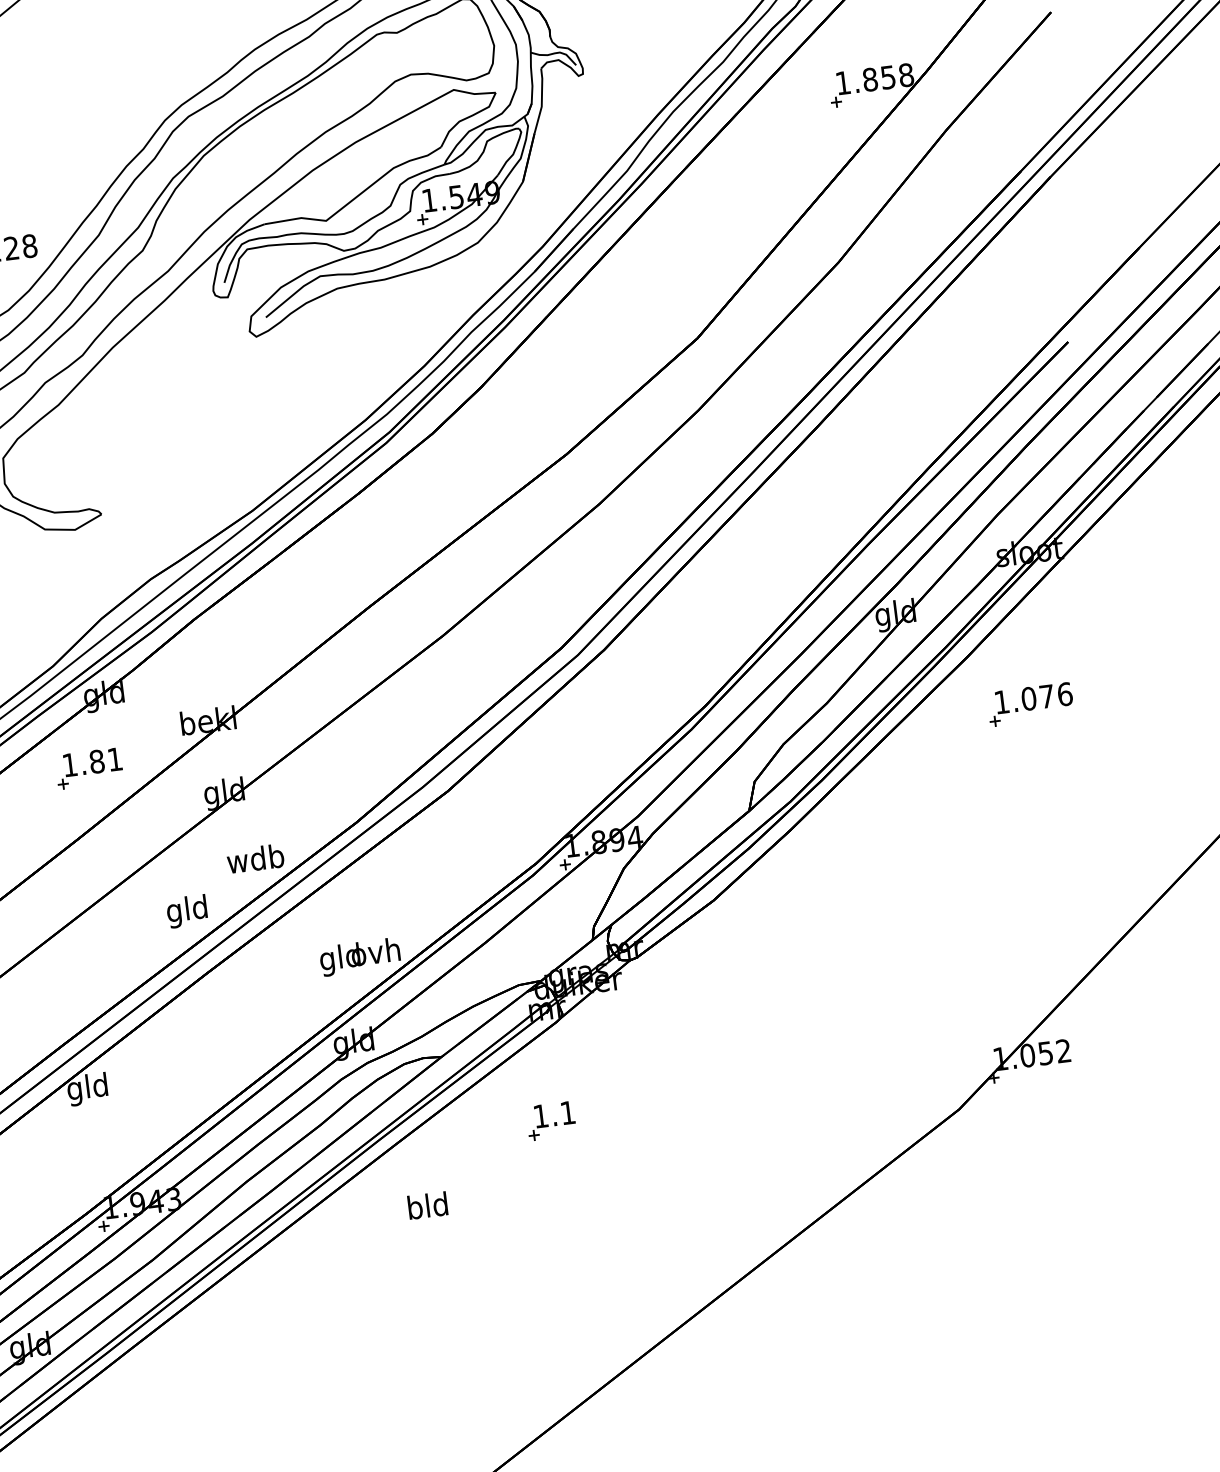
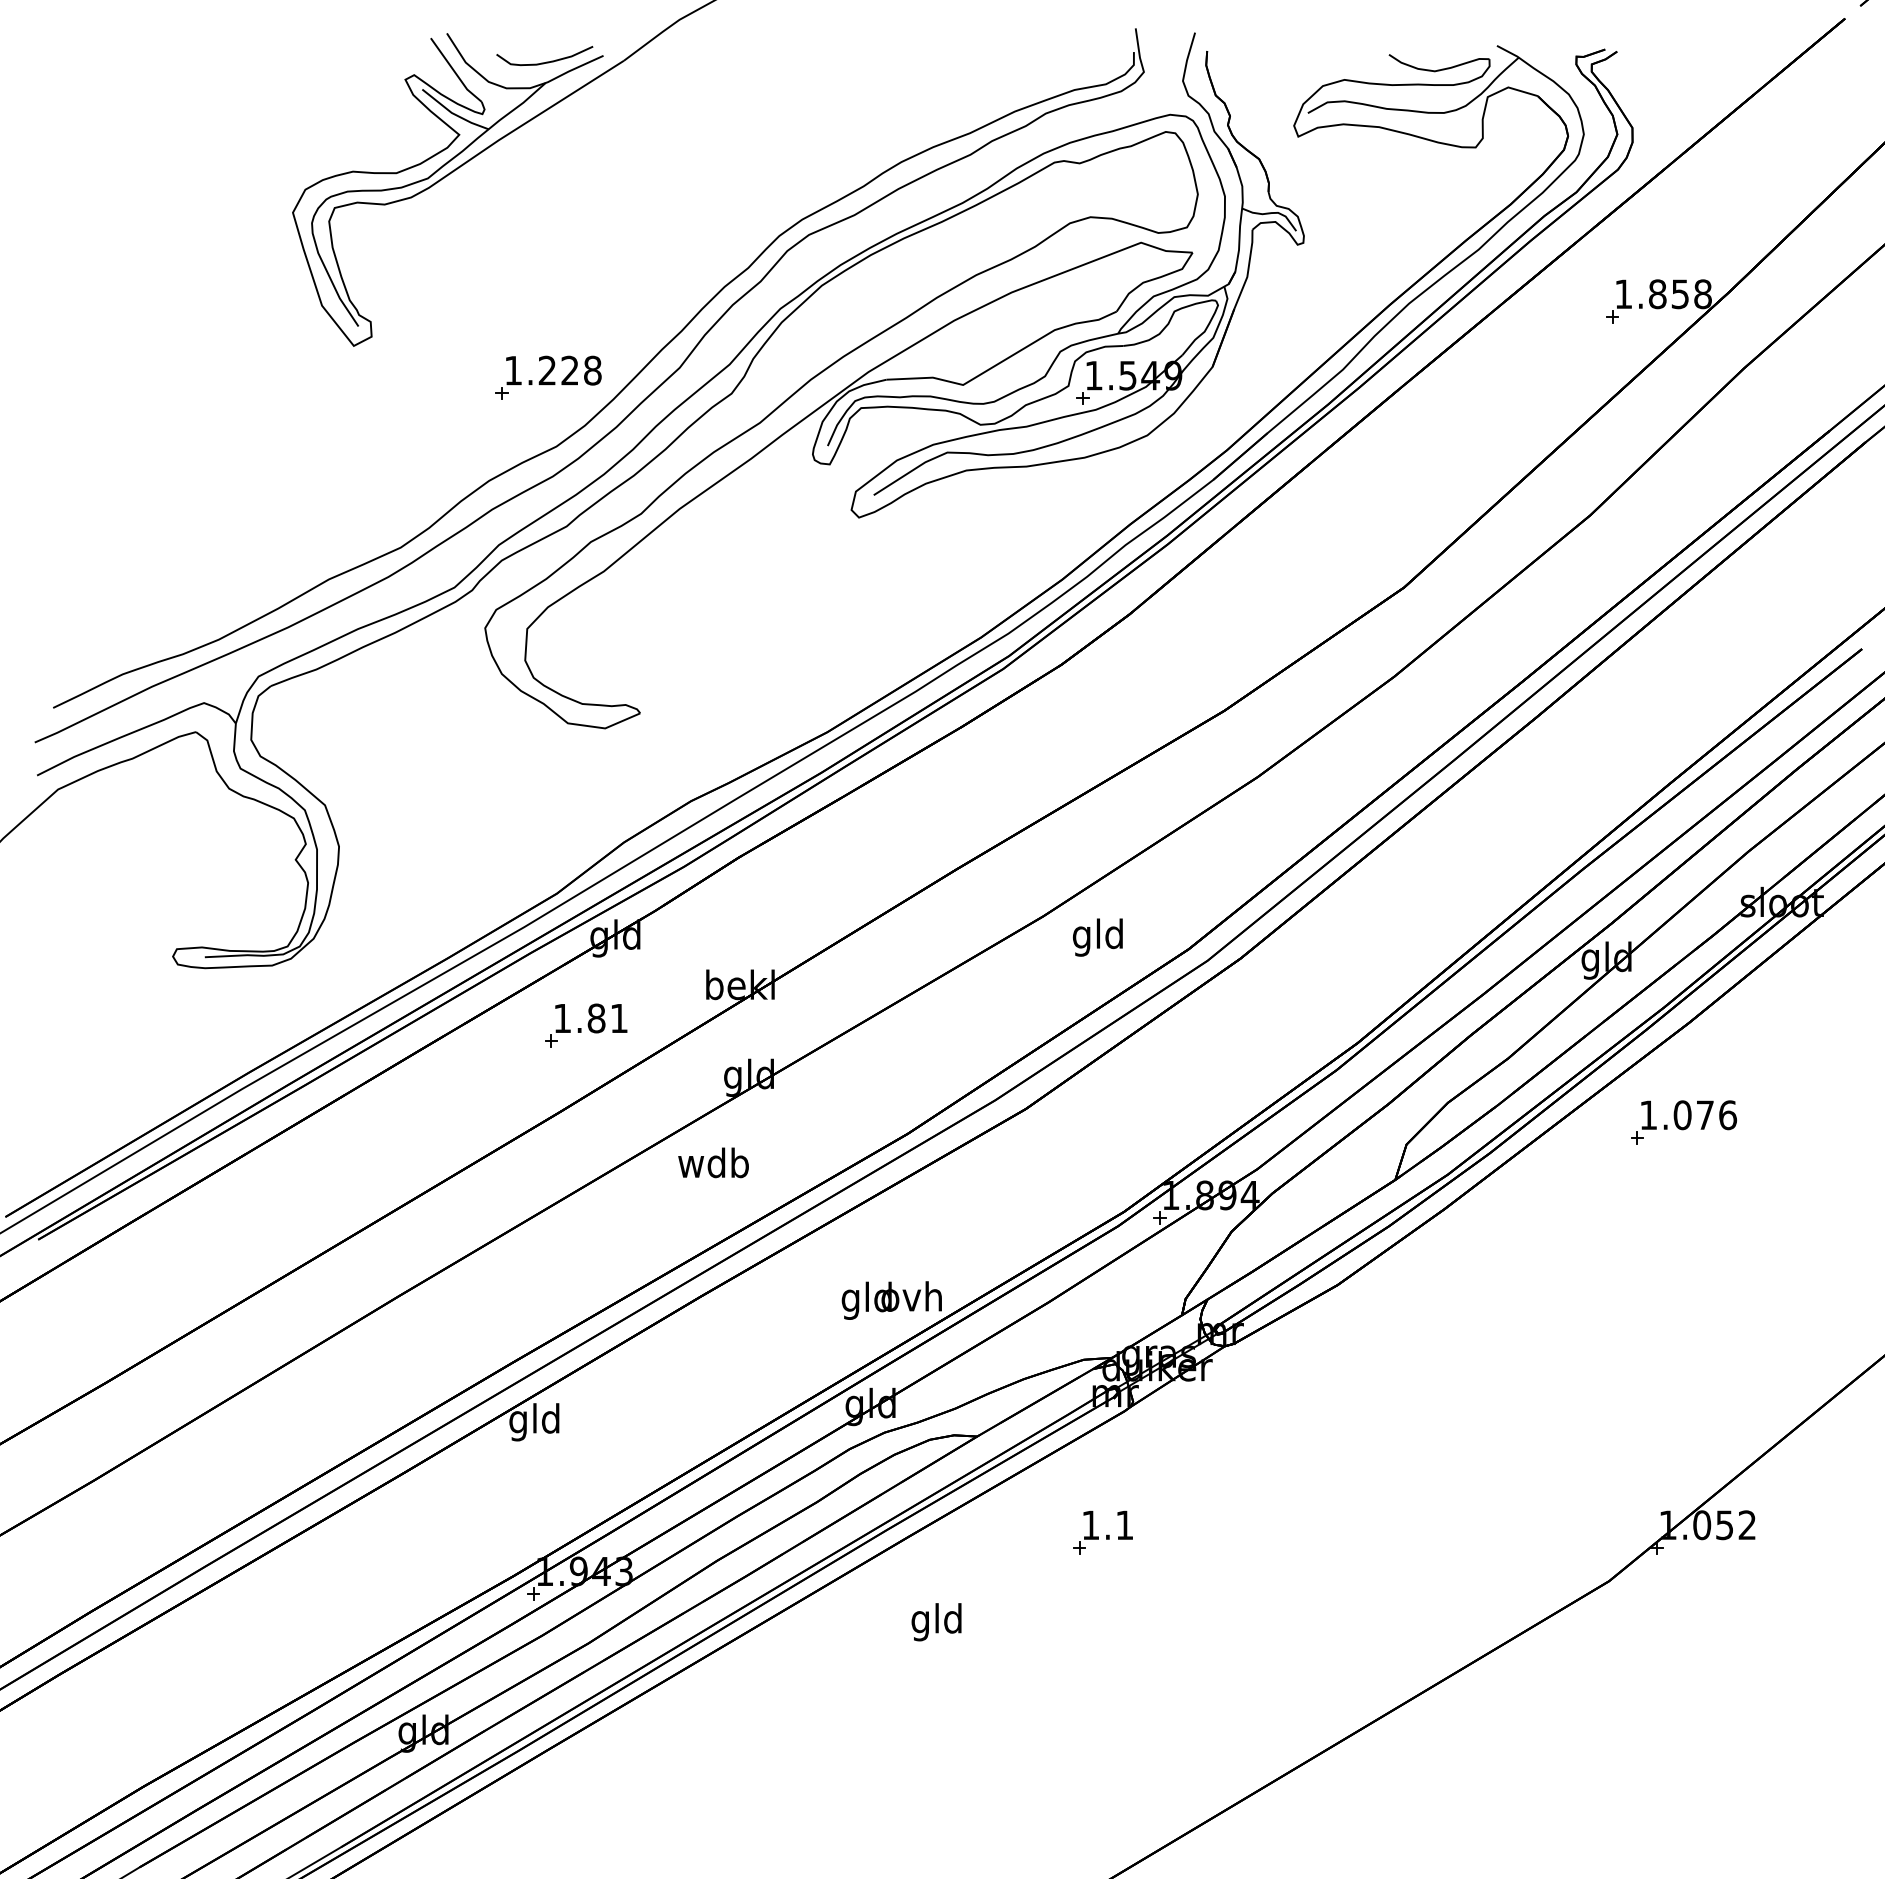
part: (1031, 704) -> (1684, 1122), moved
text: (255, 858) -> (713, 1162), moved
text: (186, 911) -> (1097, 937), moved
text: (414, 1210) -> (920, 1622), bld -> gld

